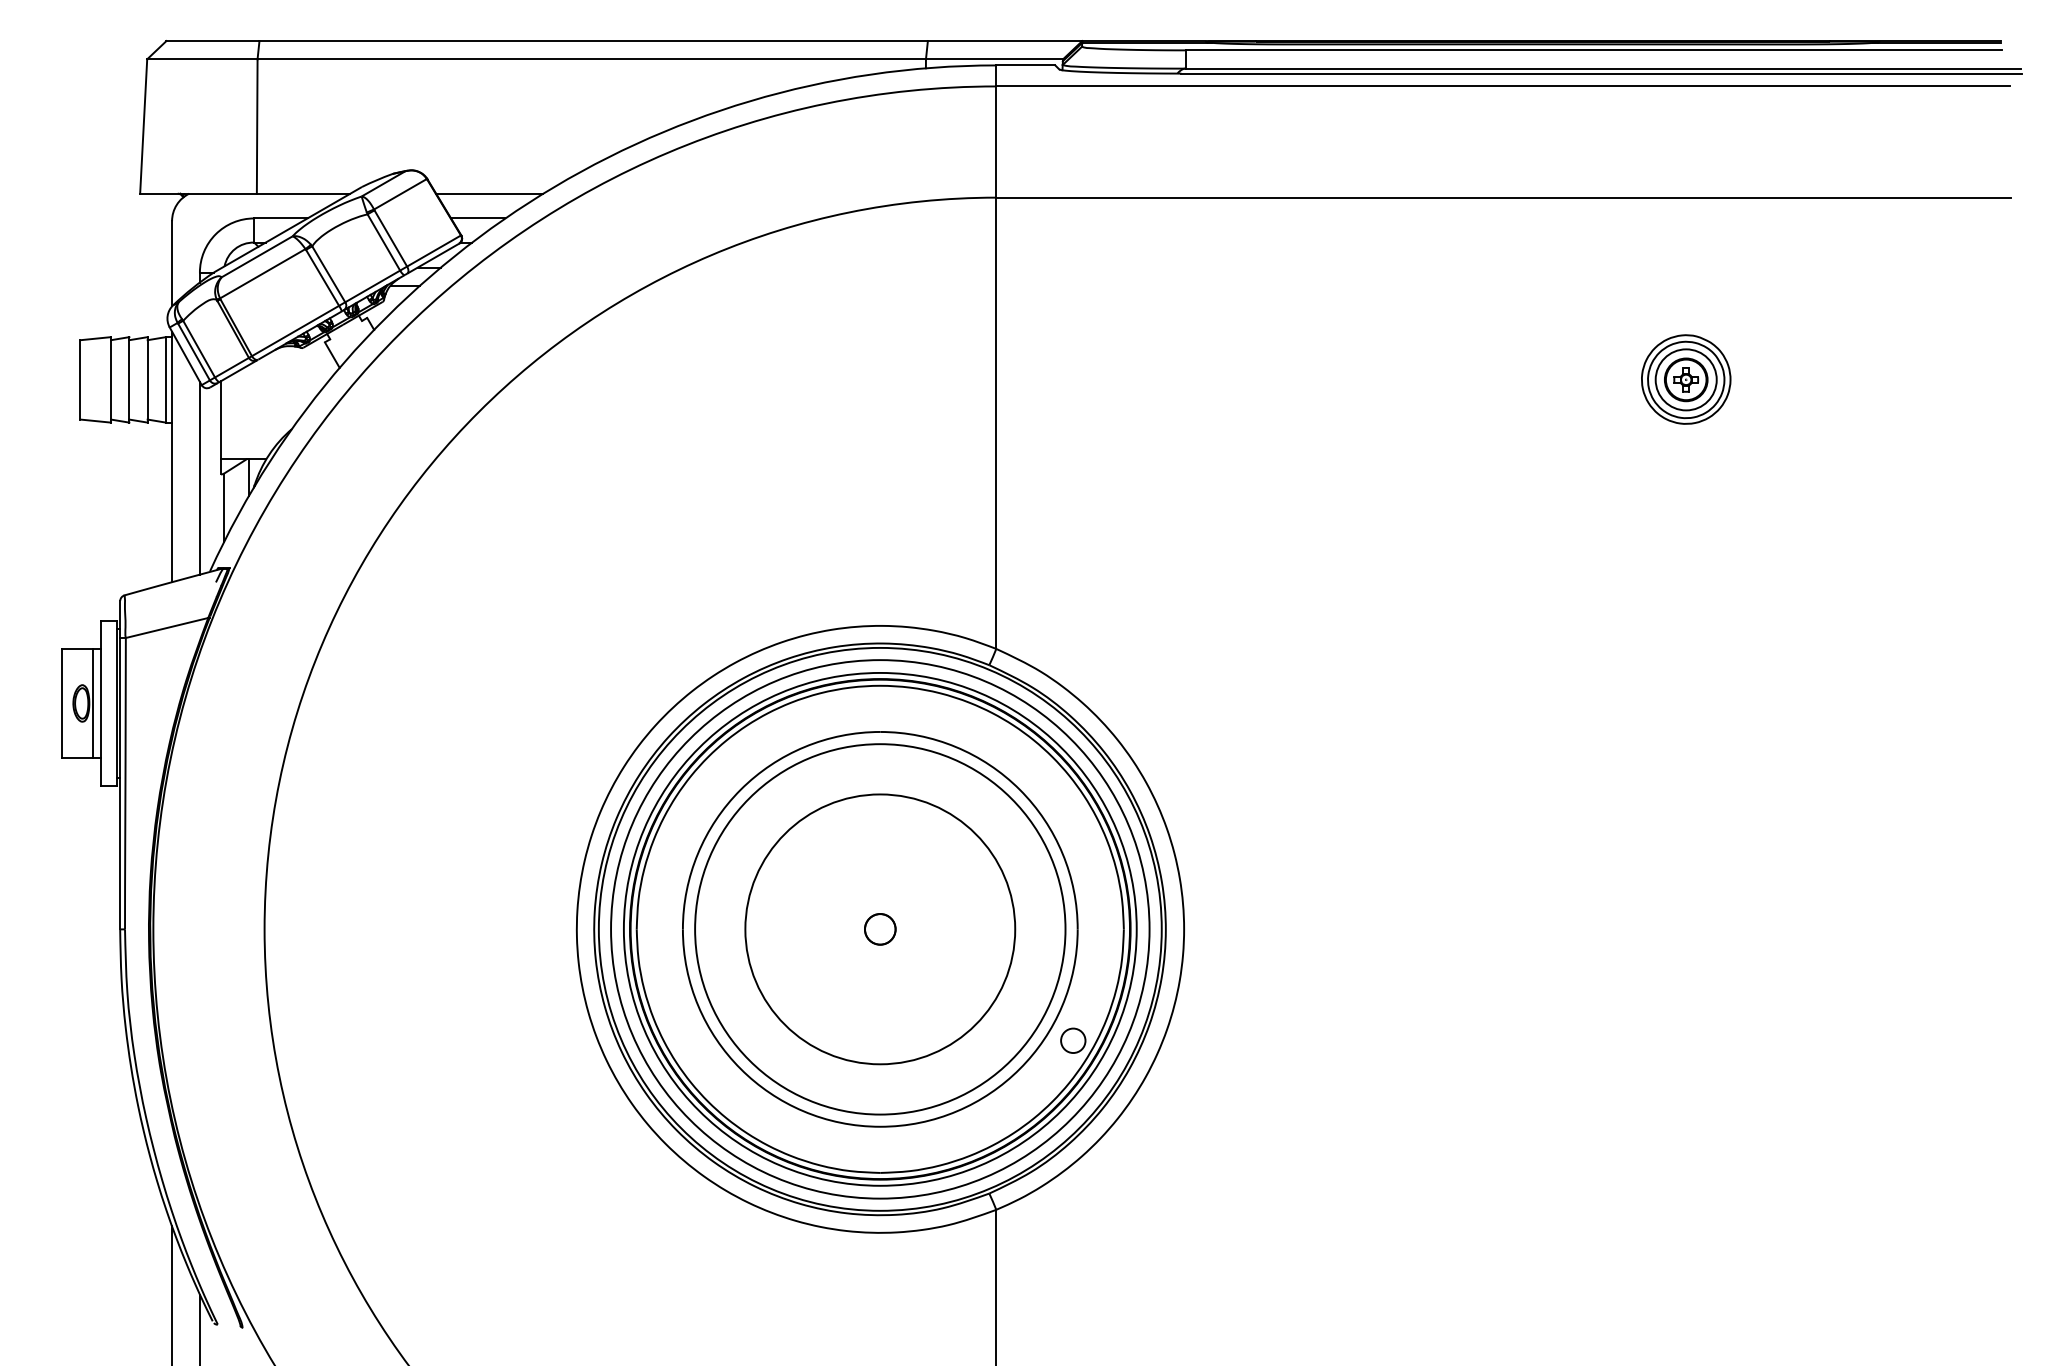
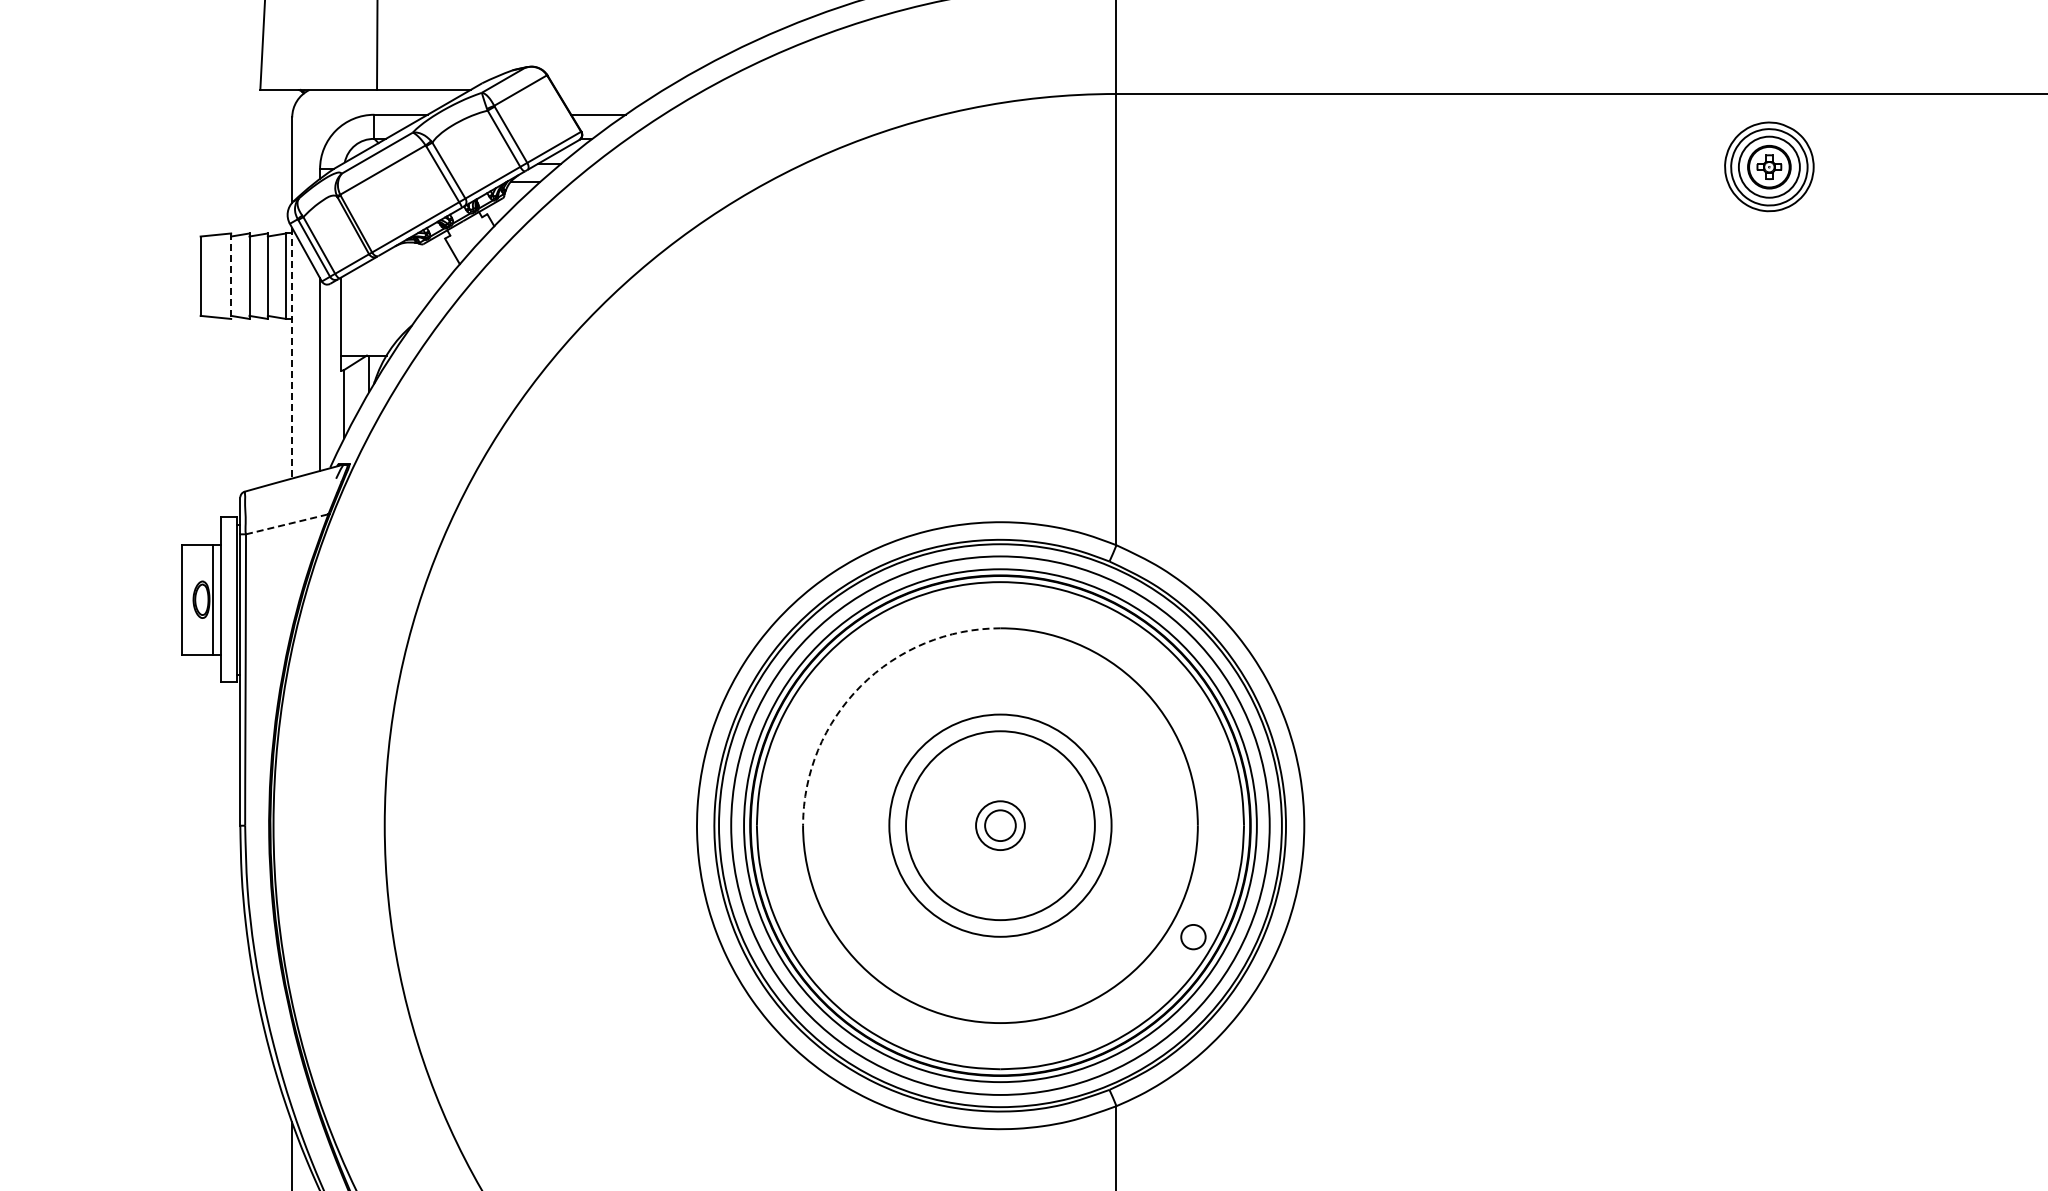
line: (489, 193) -> (609, 89), removed
line: (111, 379) -> (231, 275), solid -> dashed
part: (1686, 379) -> (1769, 166), moved
line: (172, 457) -> (292, 353), solid -> dashed
line: (167, 627) -> (287, 523), solid -> dashed
arc: (740, 789) -> (860, 685), solid -> dashed
circle: (880, 929) -> (1000, 825), size x0.6
circle: (880, 929) -> (1000, 825), size x0.7
circle: (880, 929) -> (1000, 825), size x1.6

